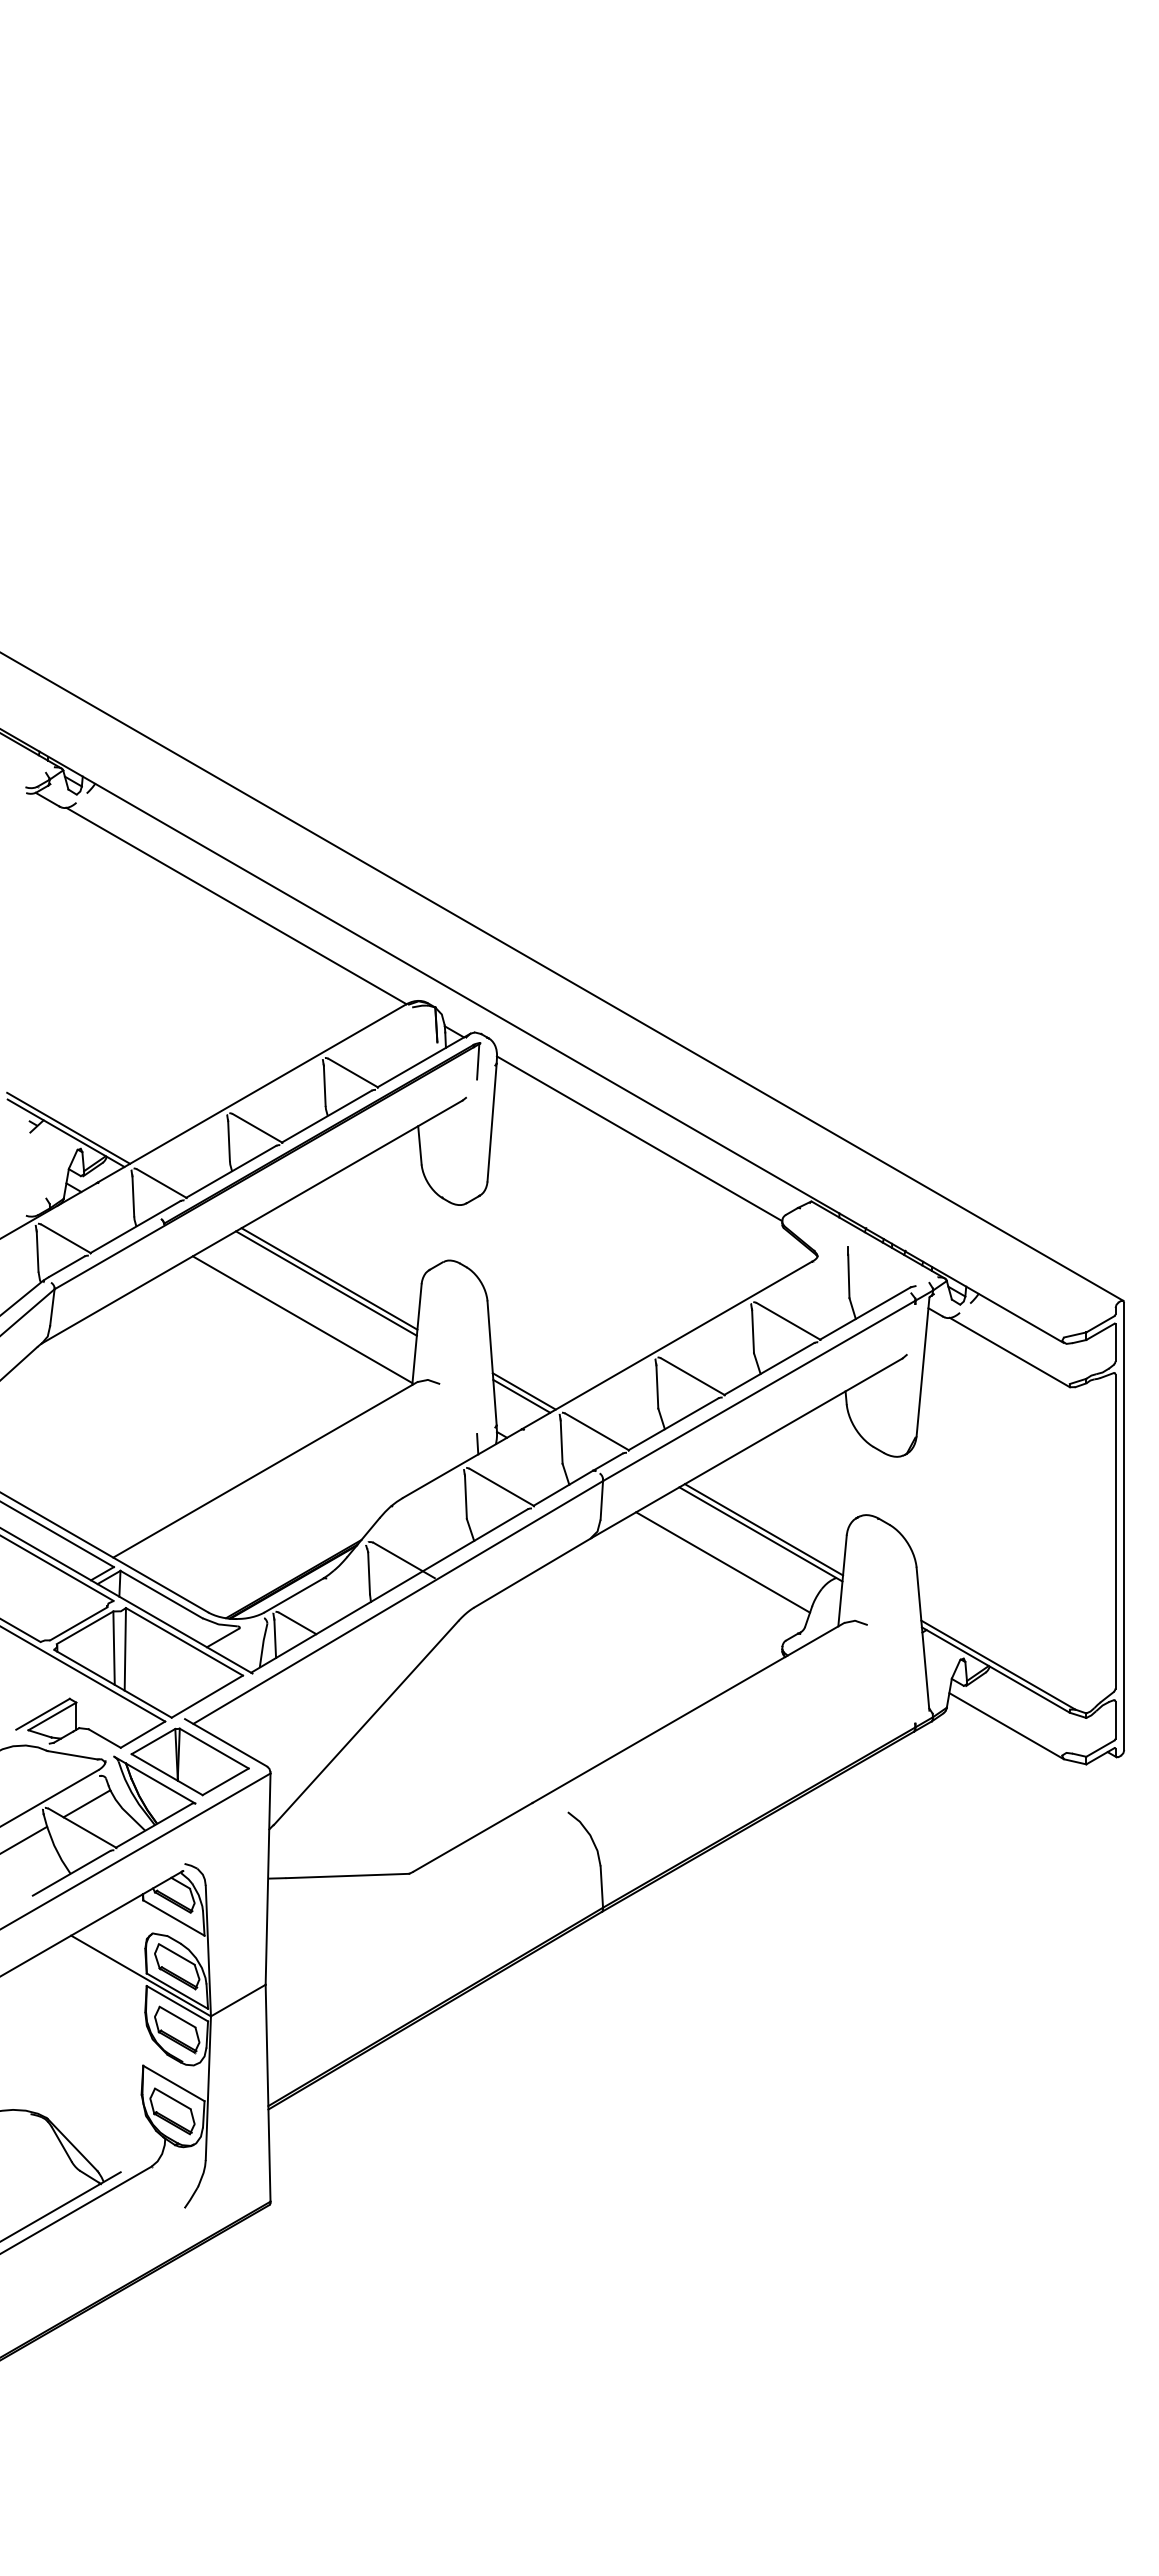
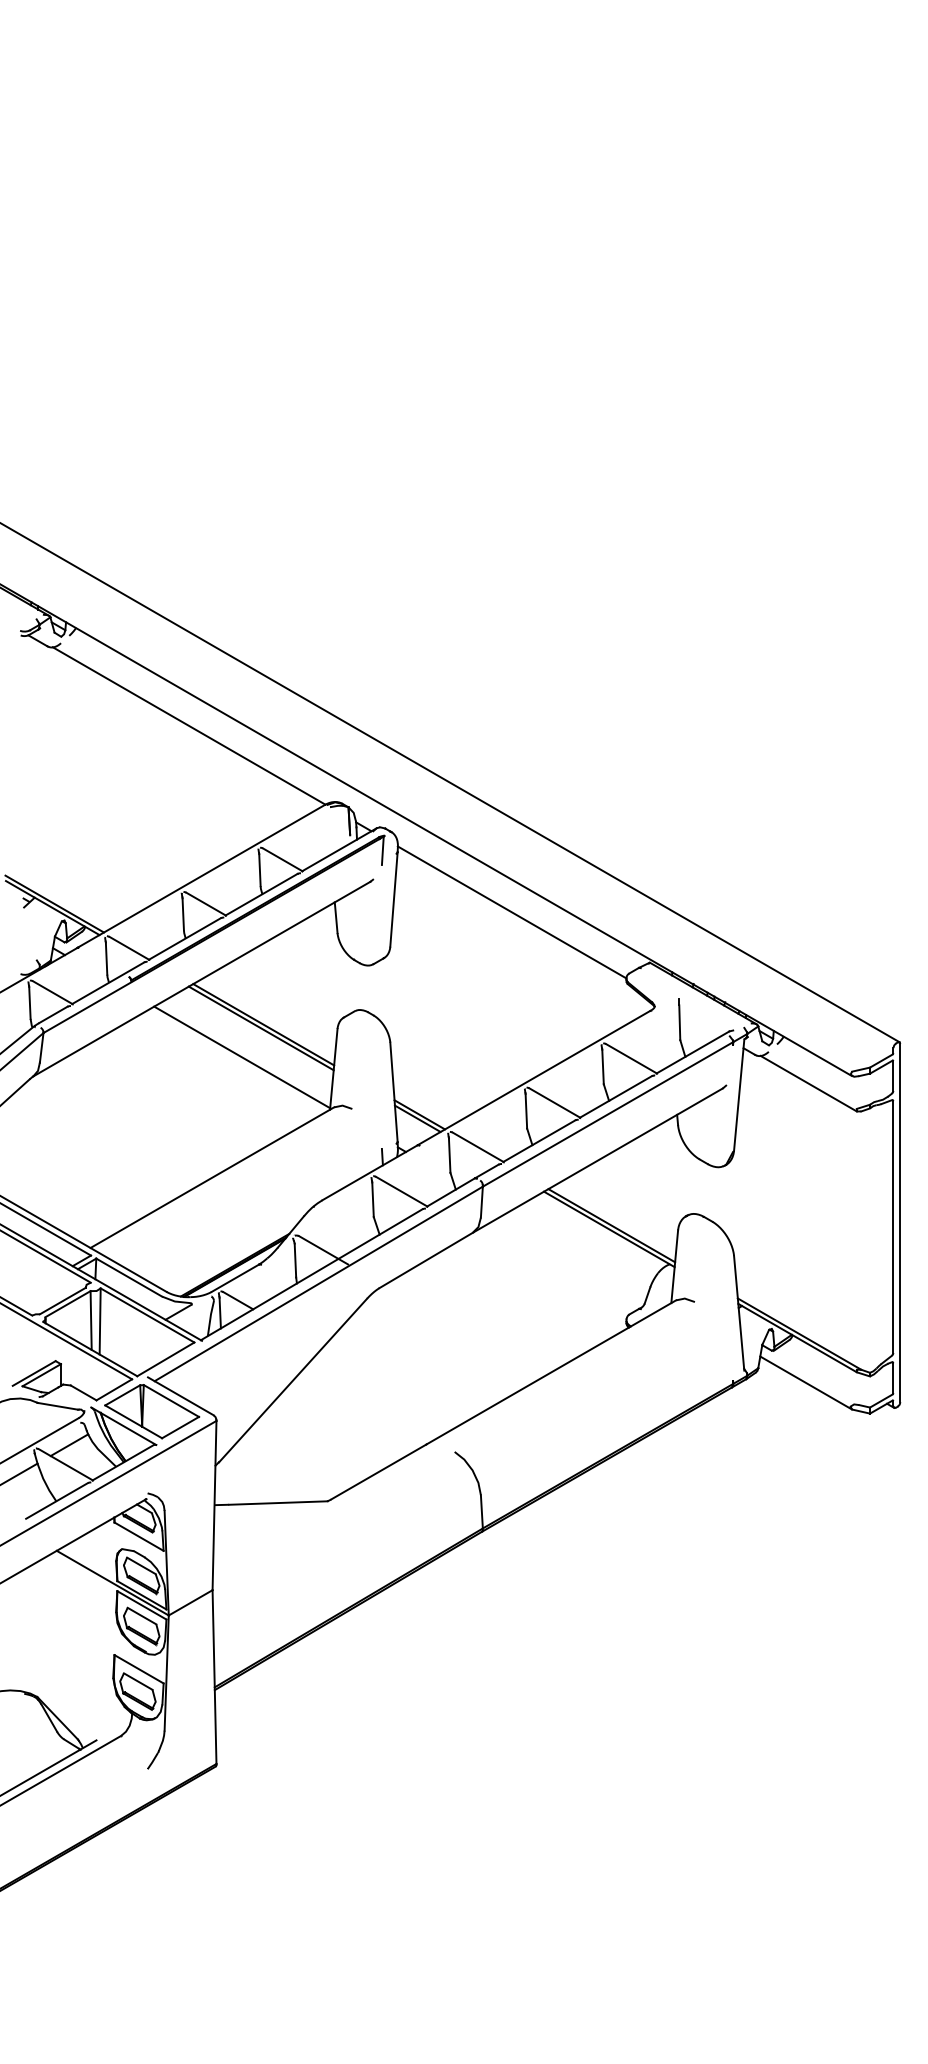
line: (723, 1562) -> (579, 1251), removed

